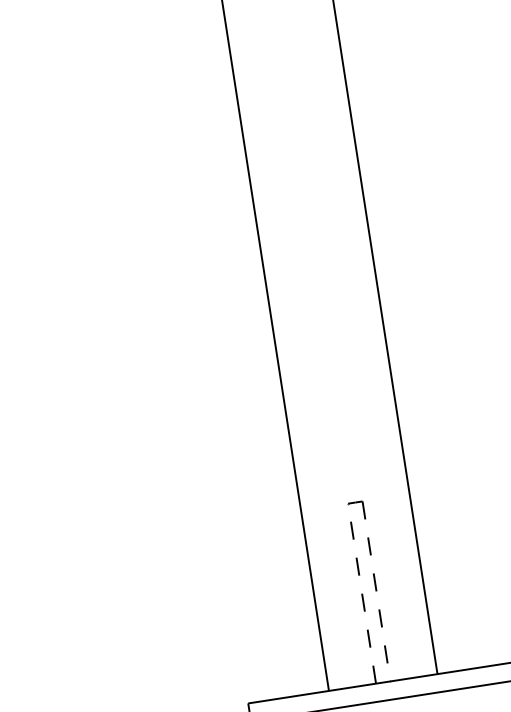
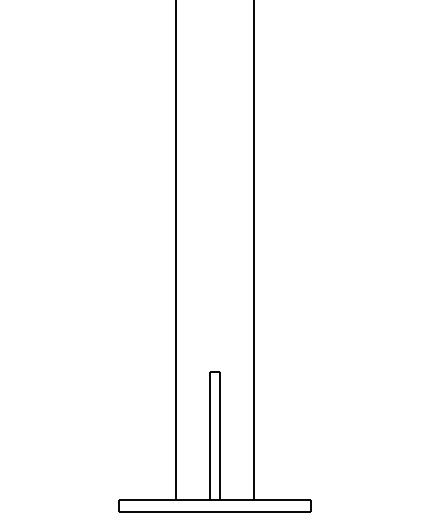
line: (376, 590) -> (220, 435), dashed -> solid
line: (361, 593) -> (209, 435), dashed -> solid

